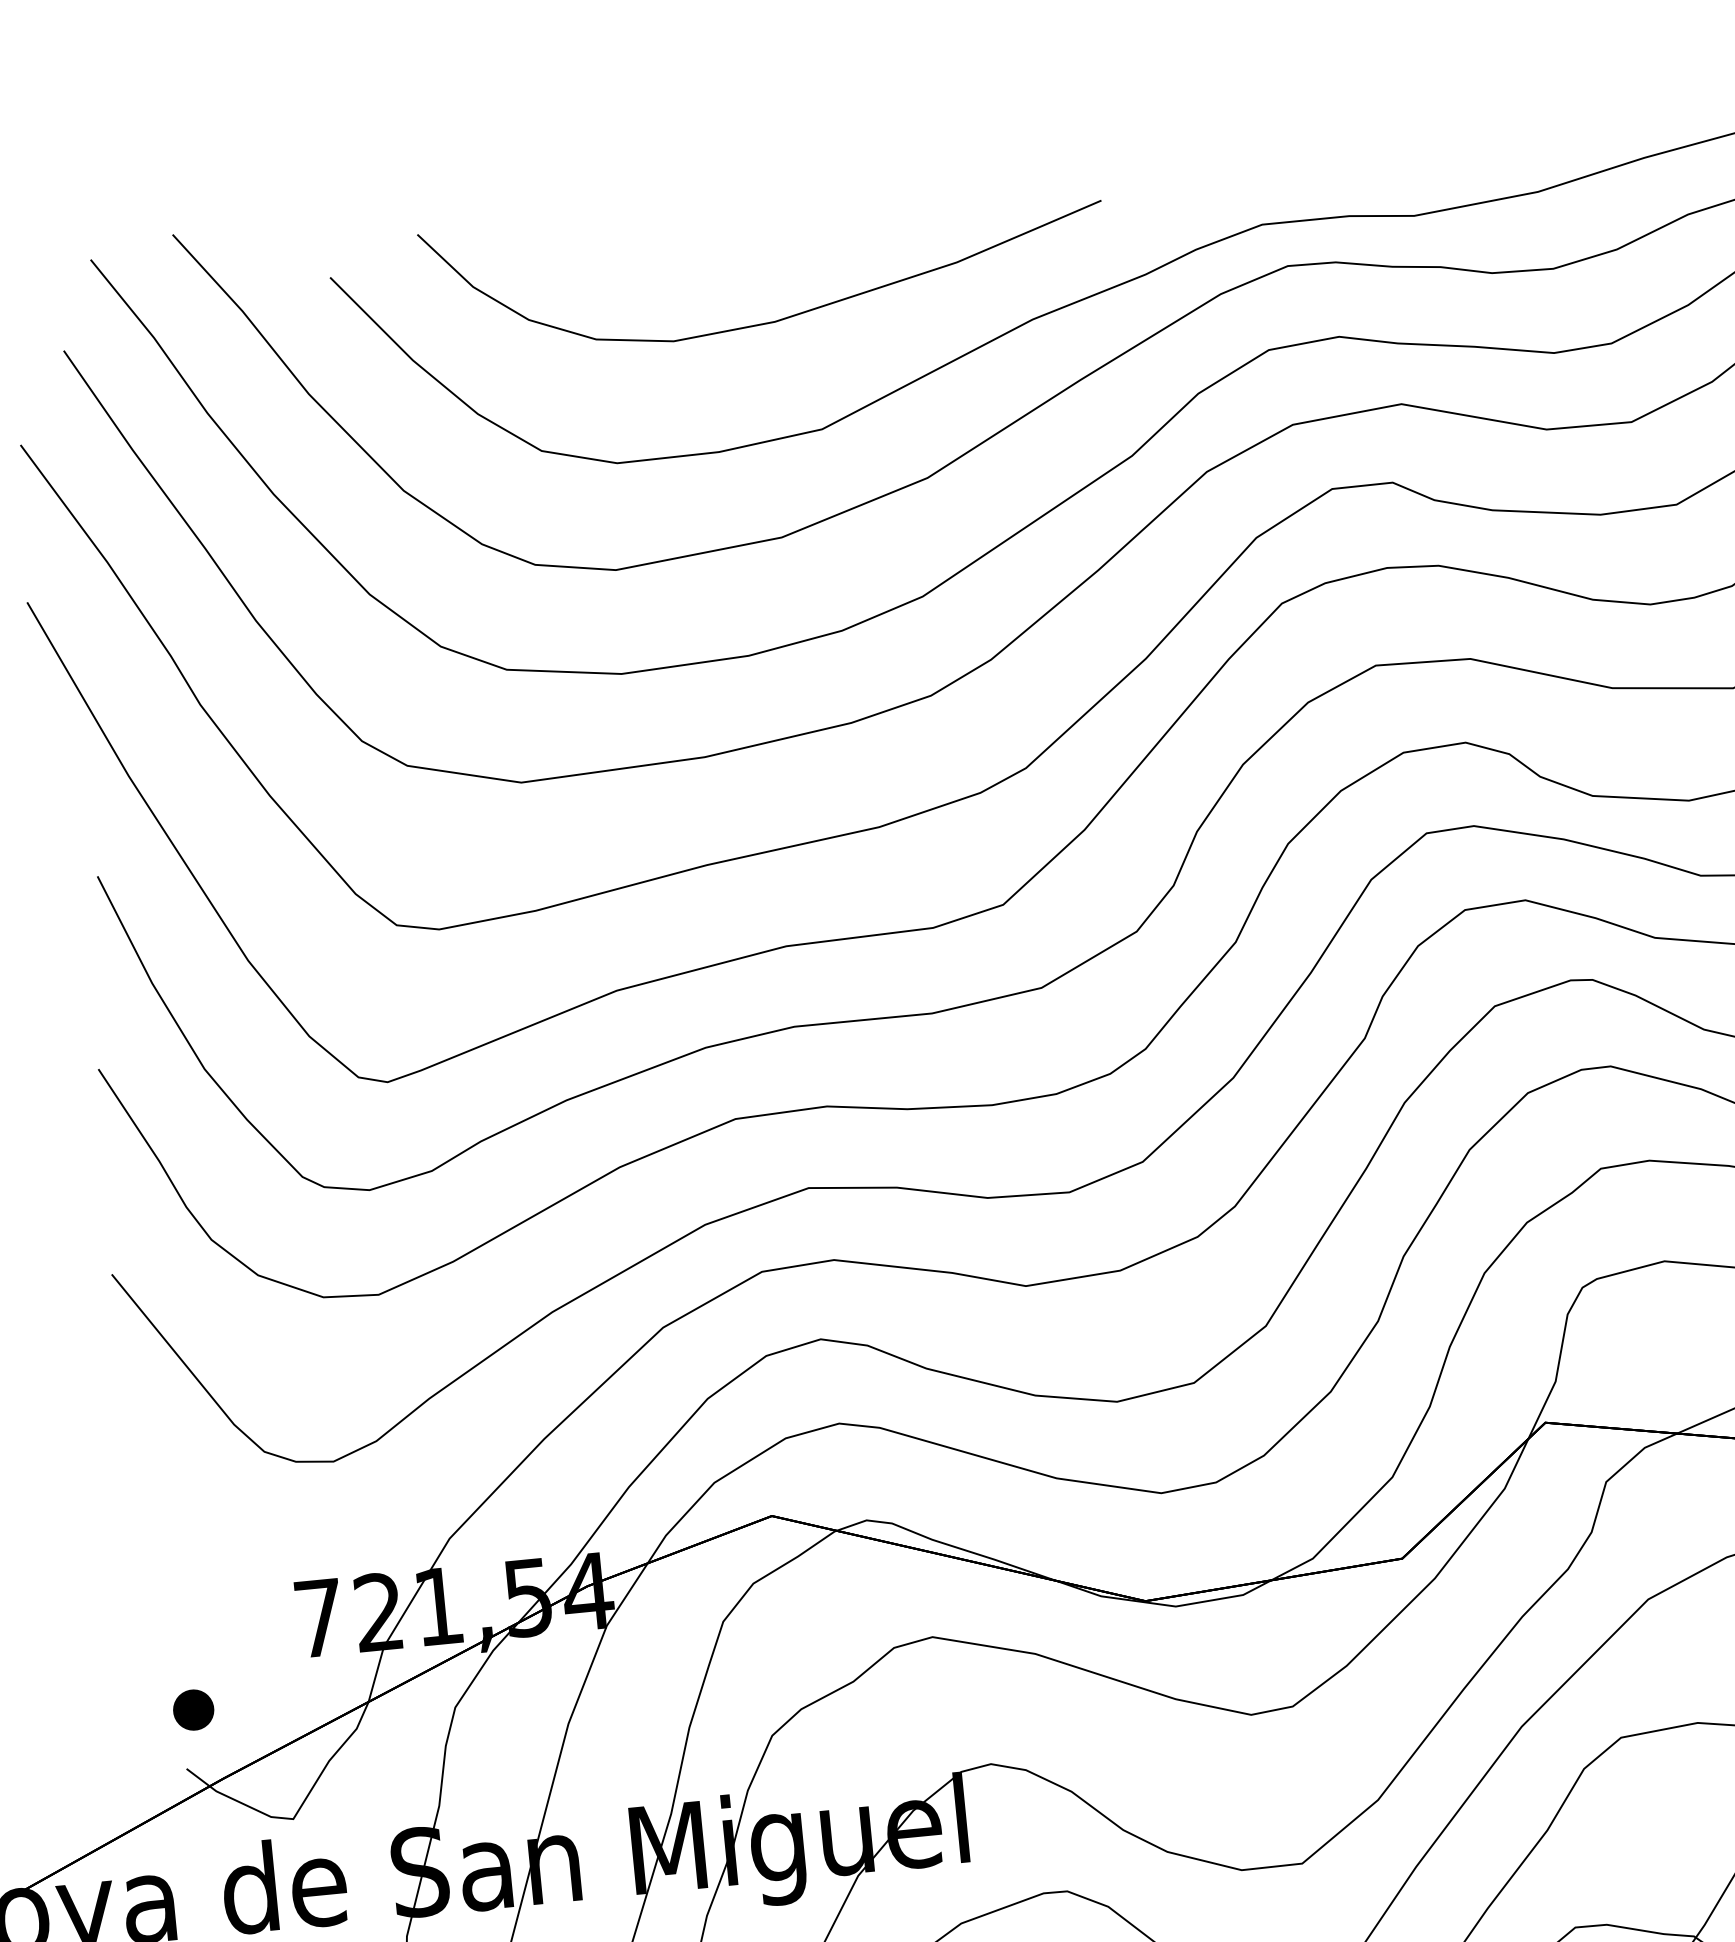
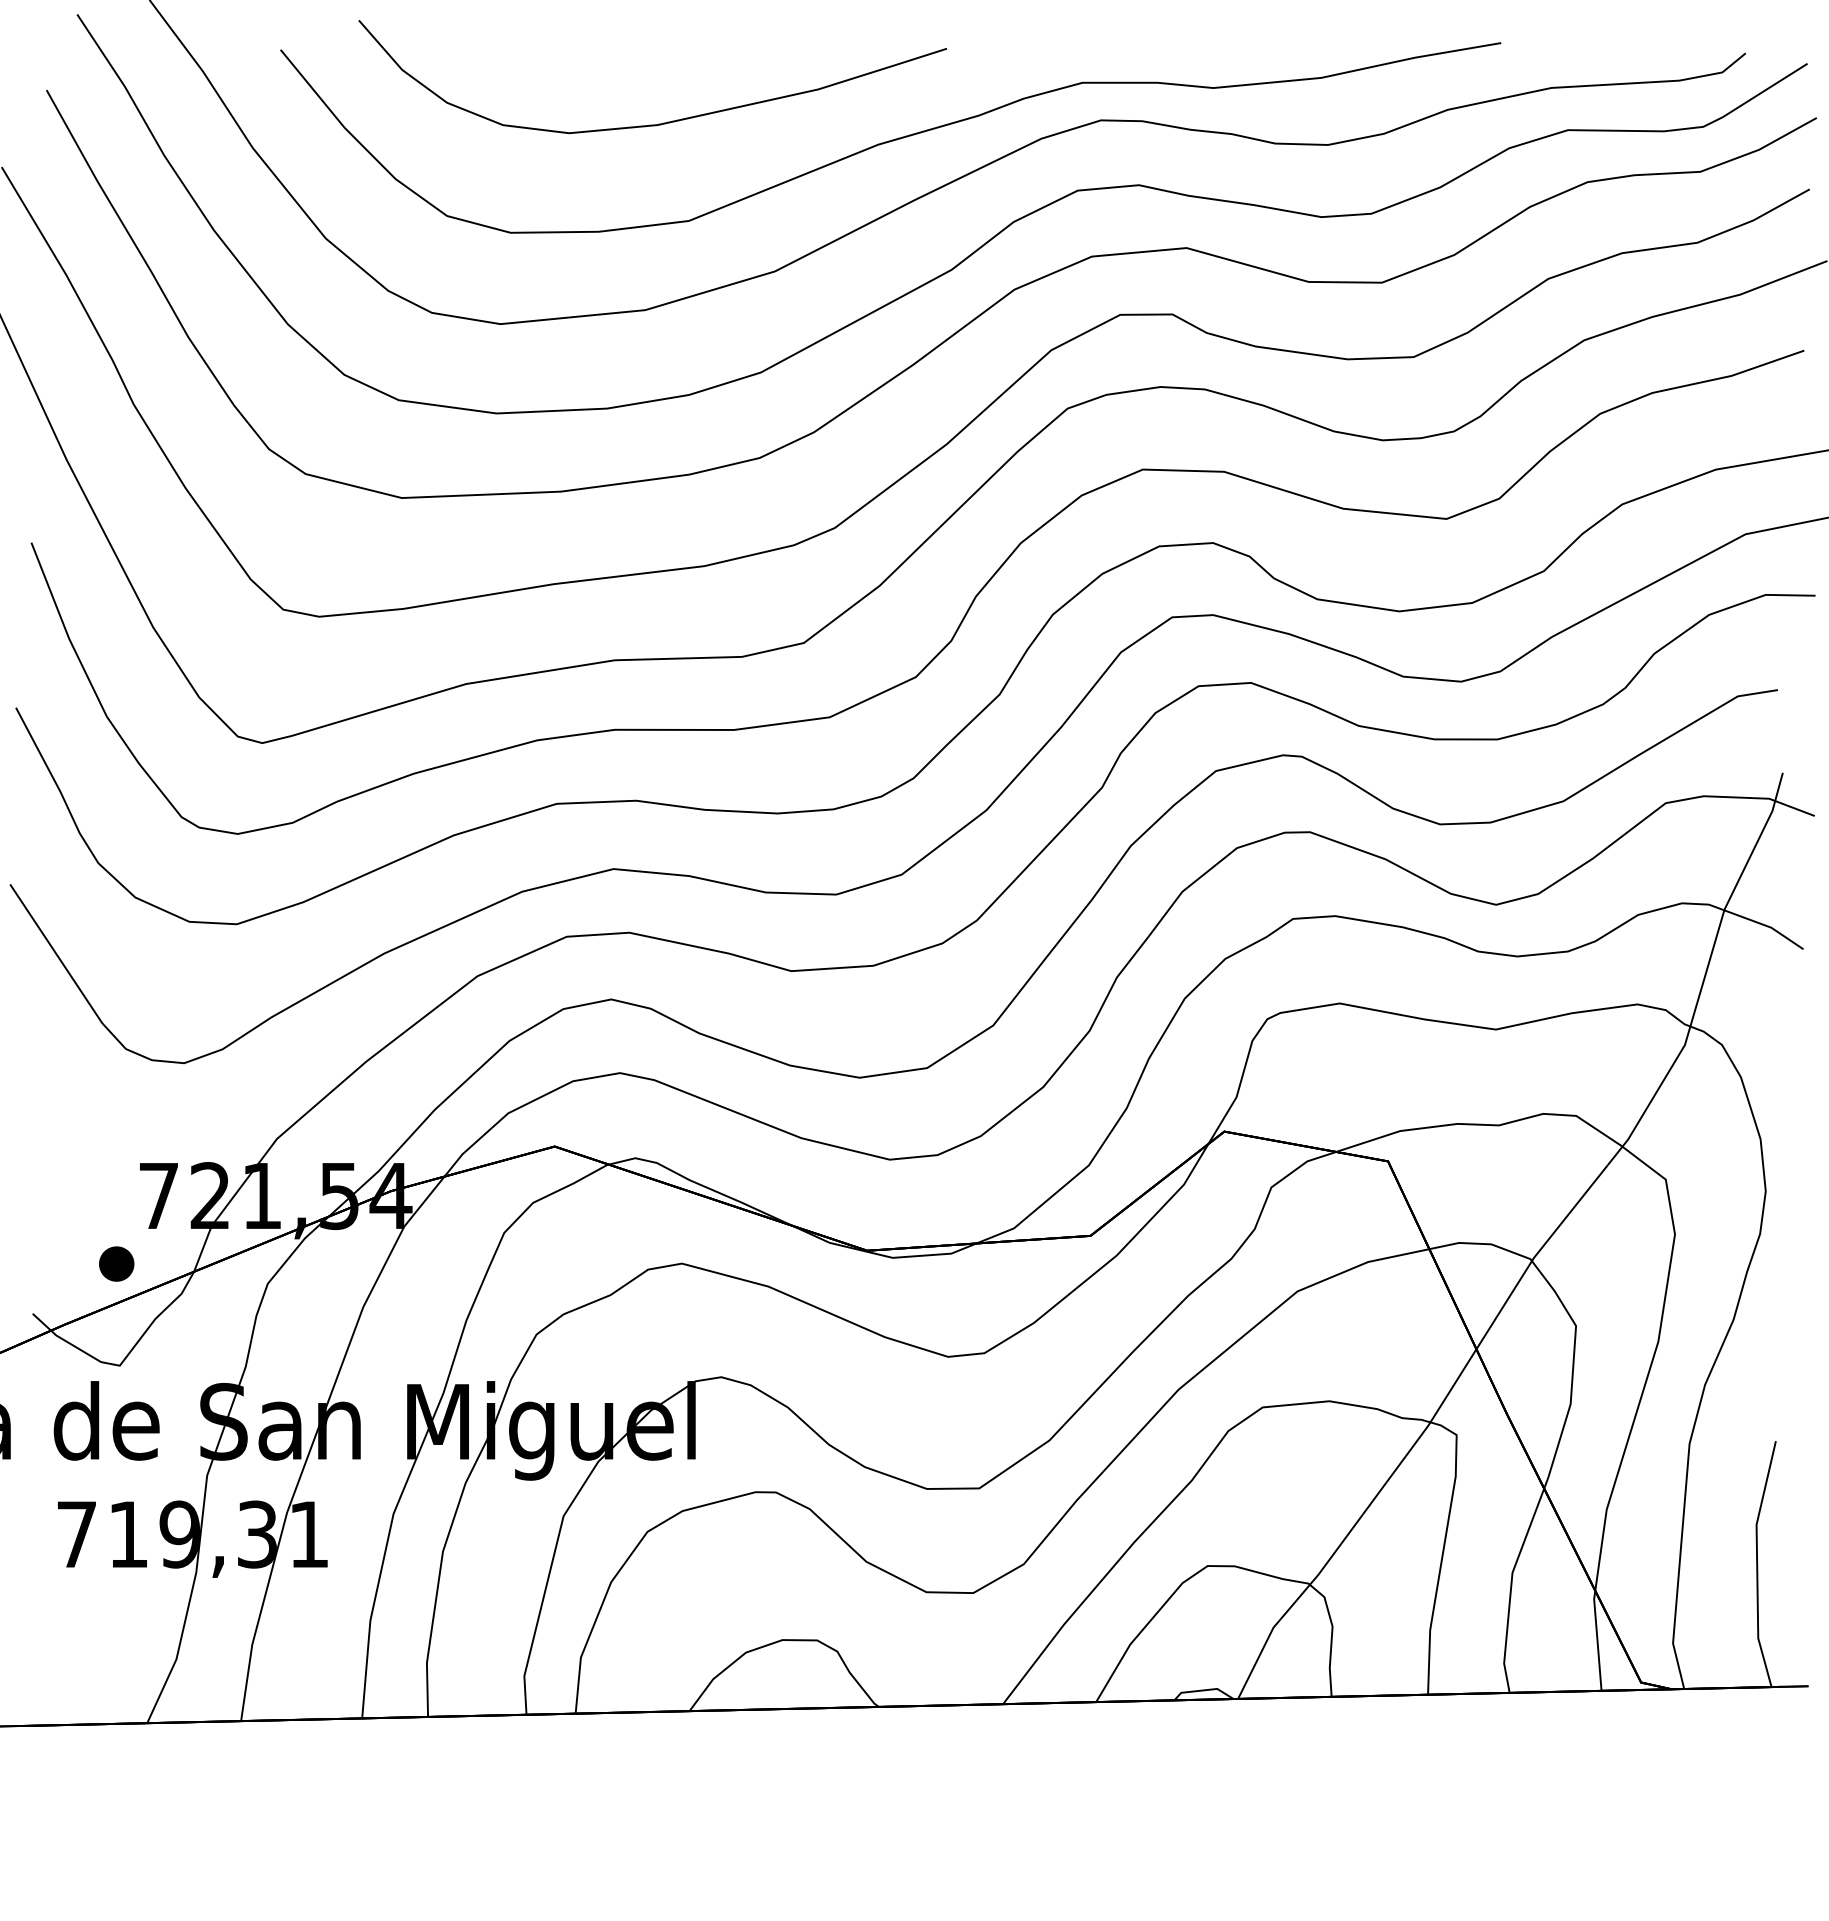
part: (193, 1709) -> (116, 1263), moved

